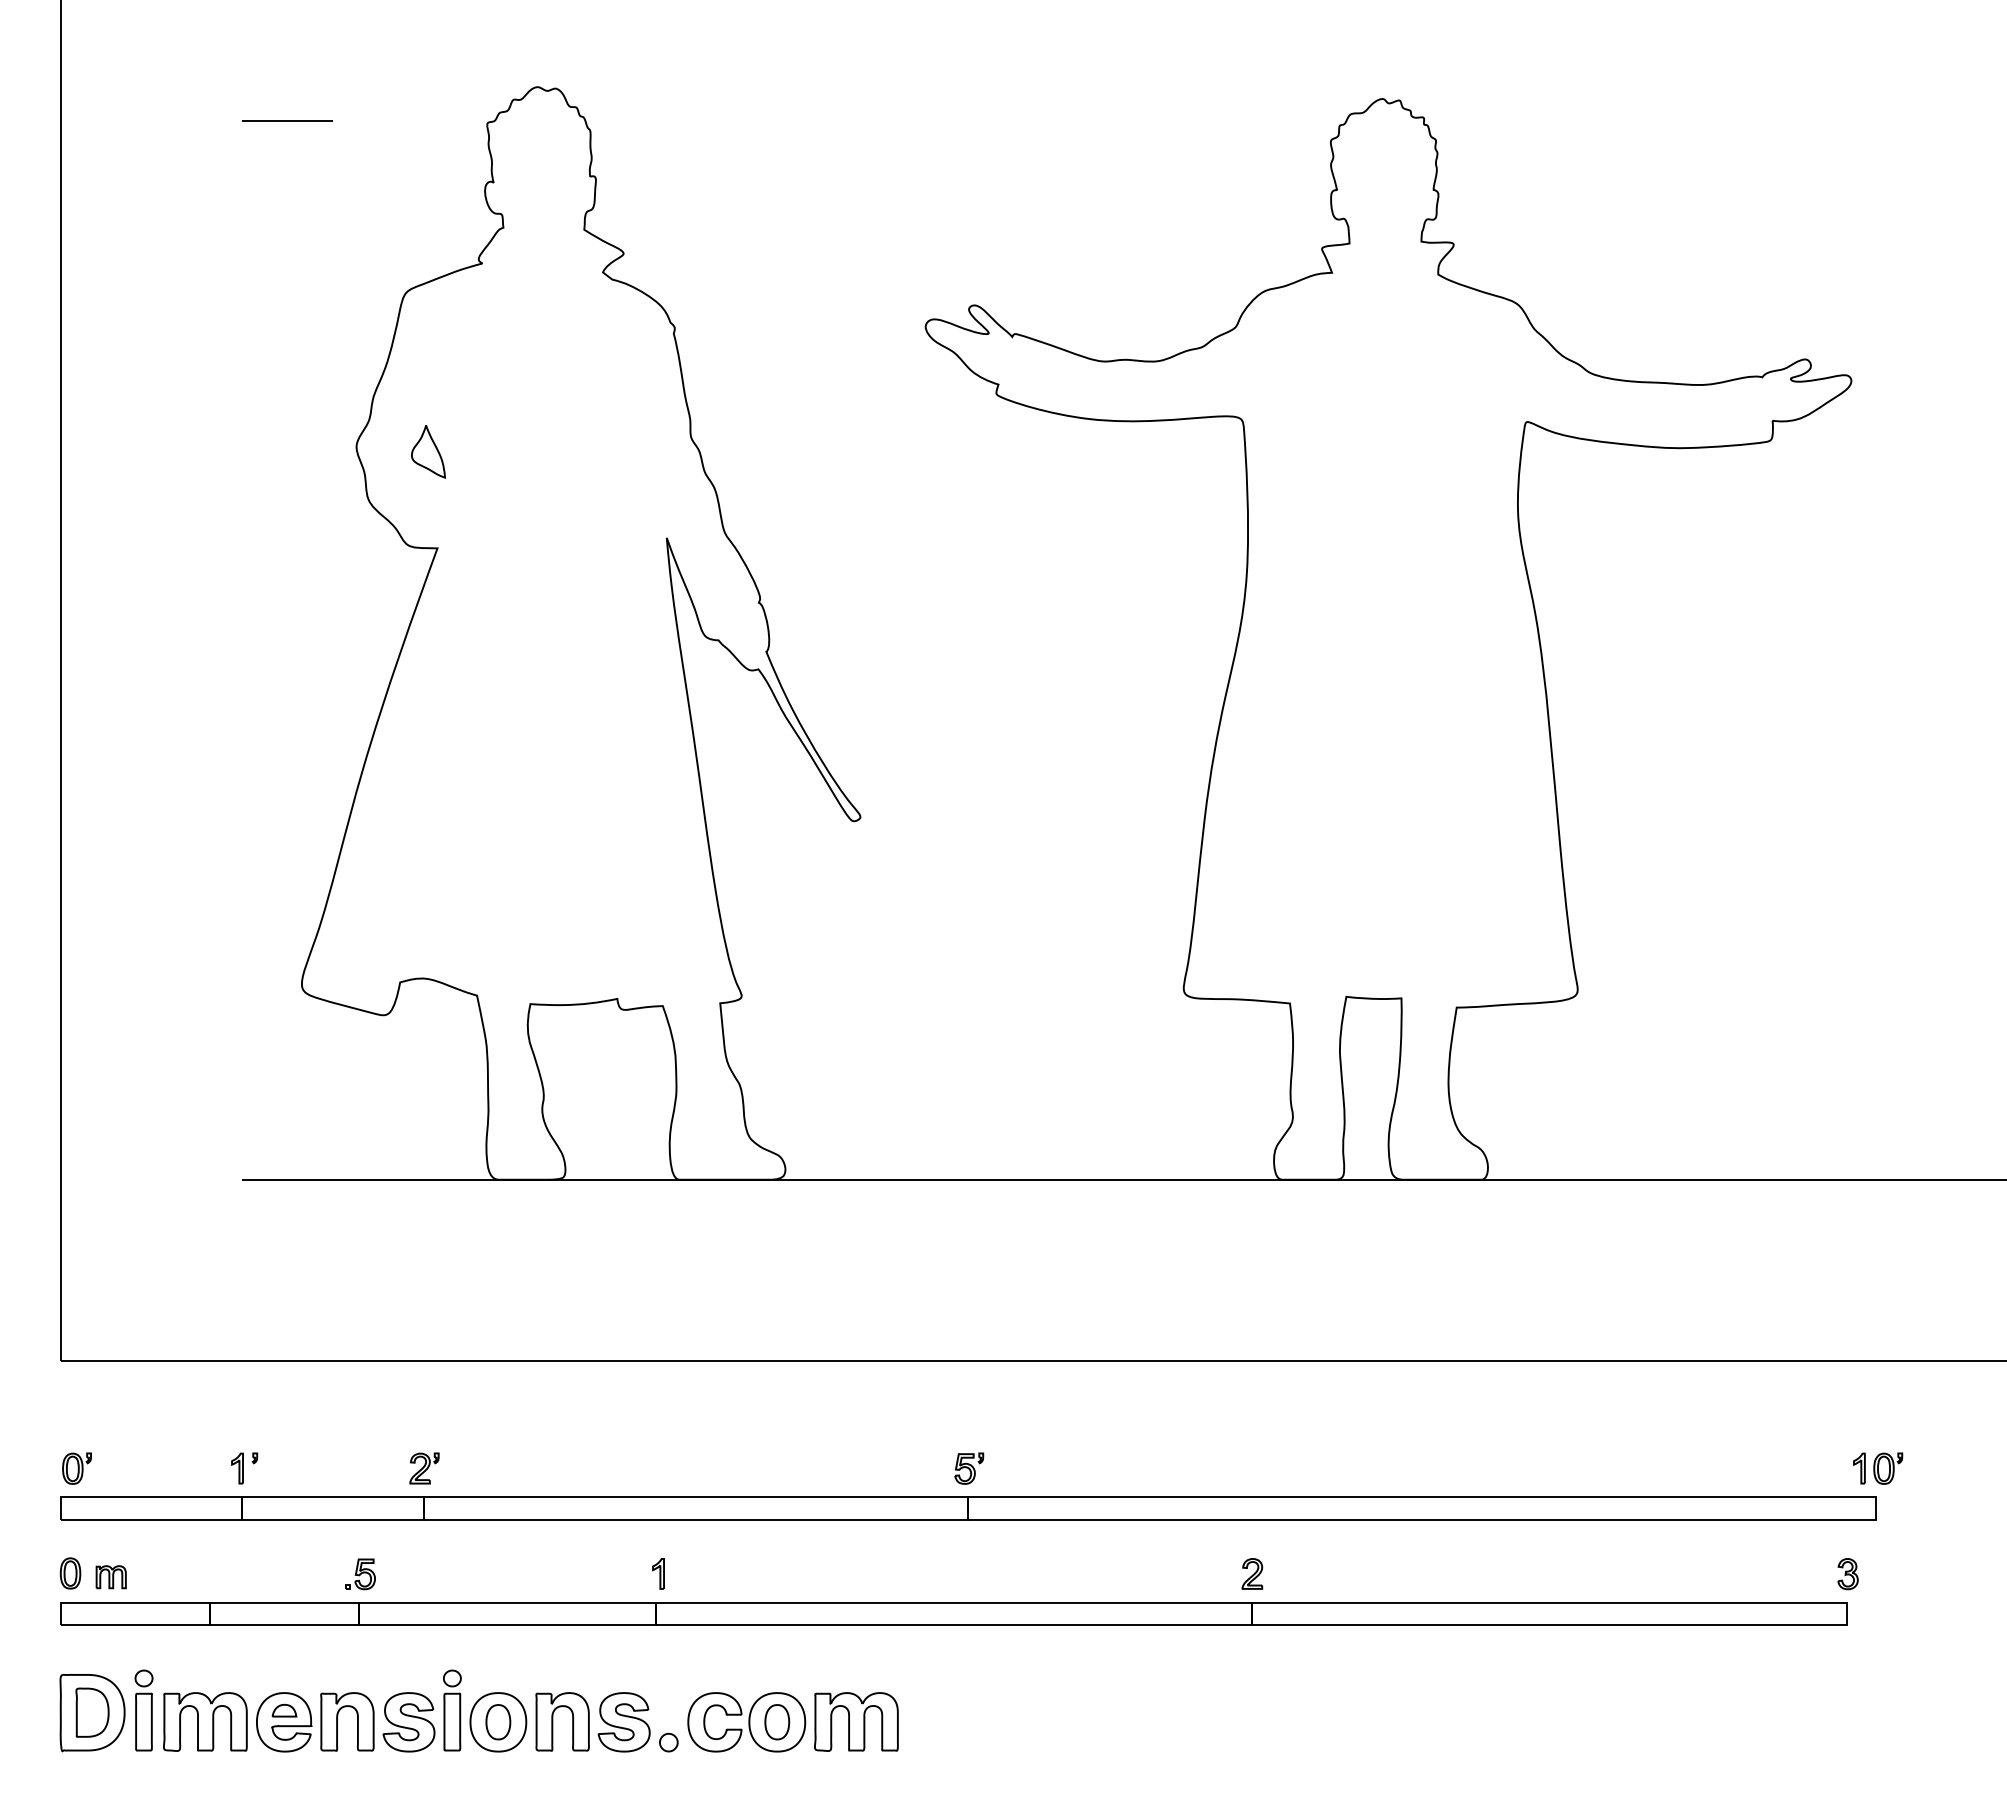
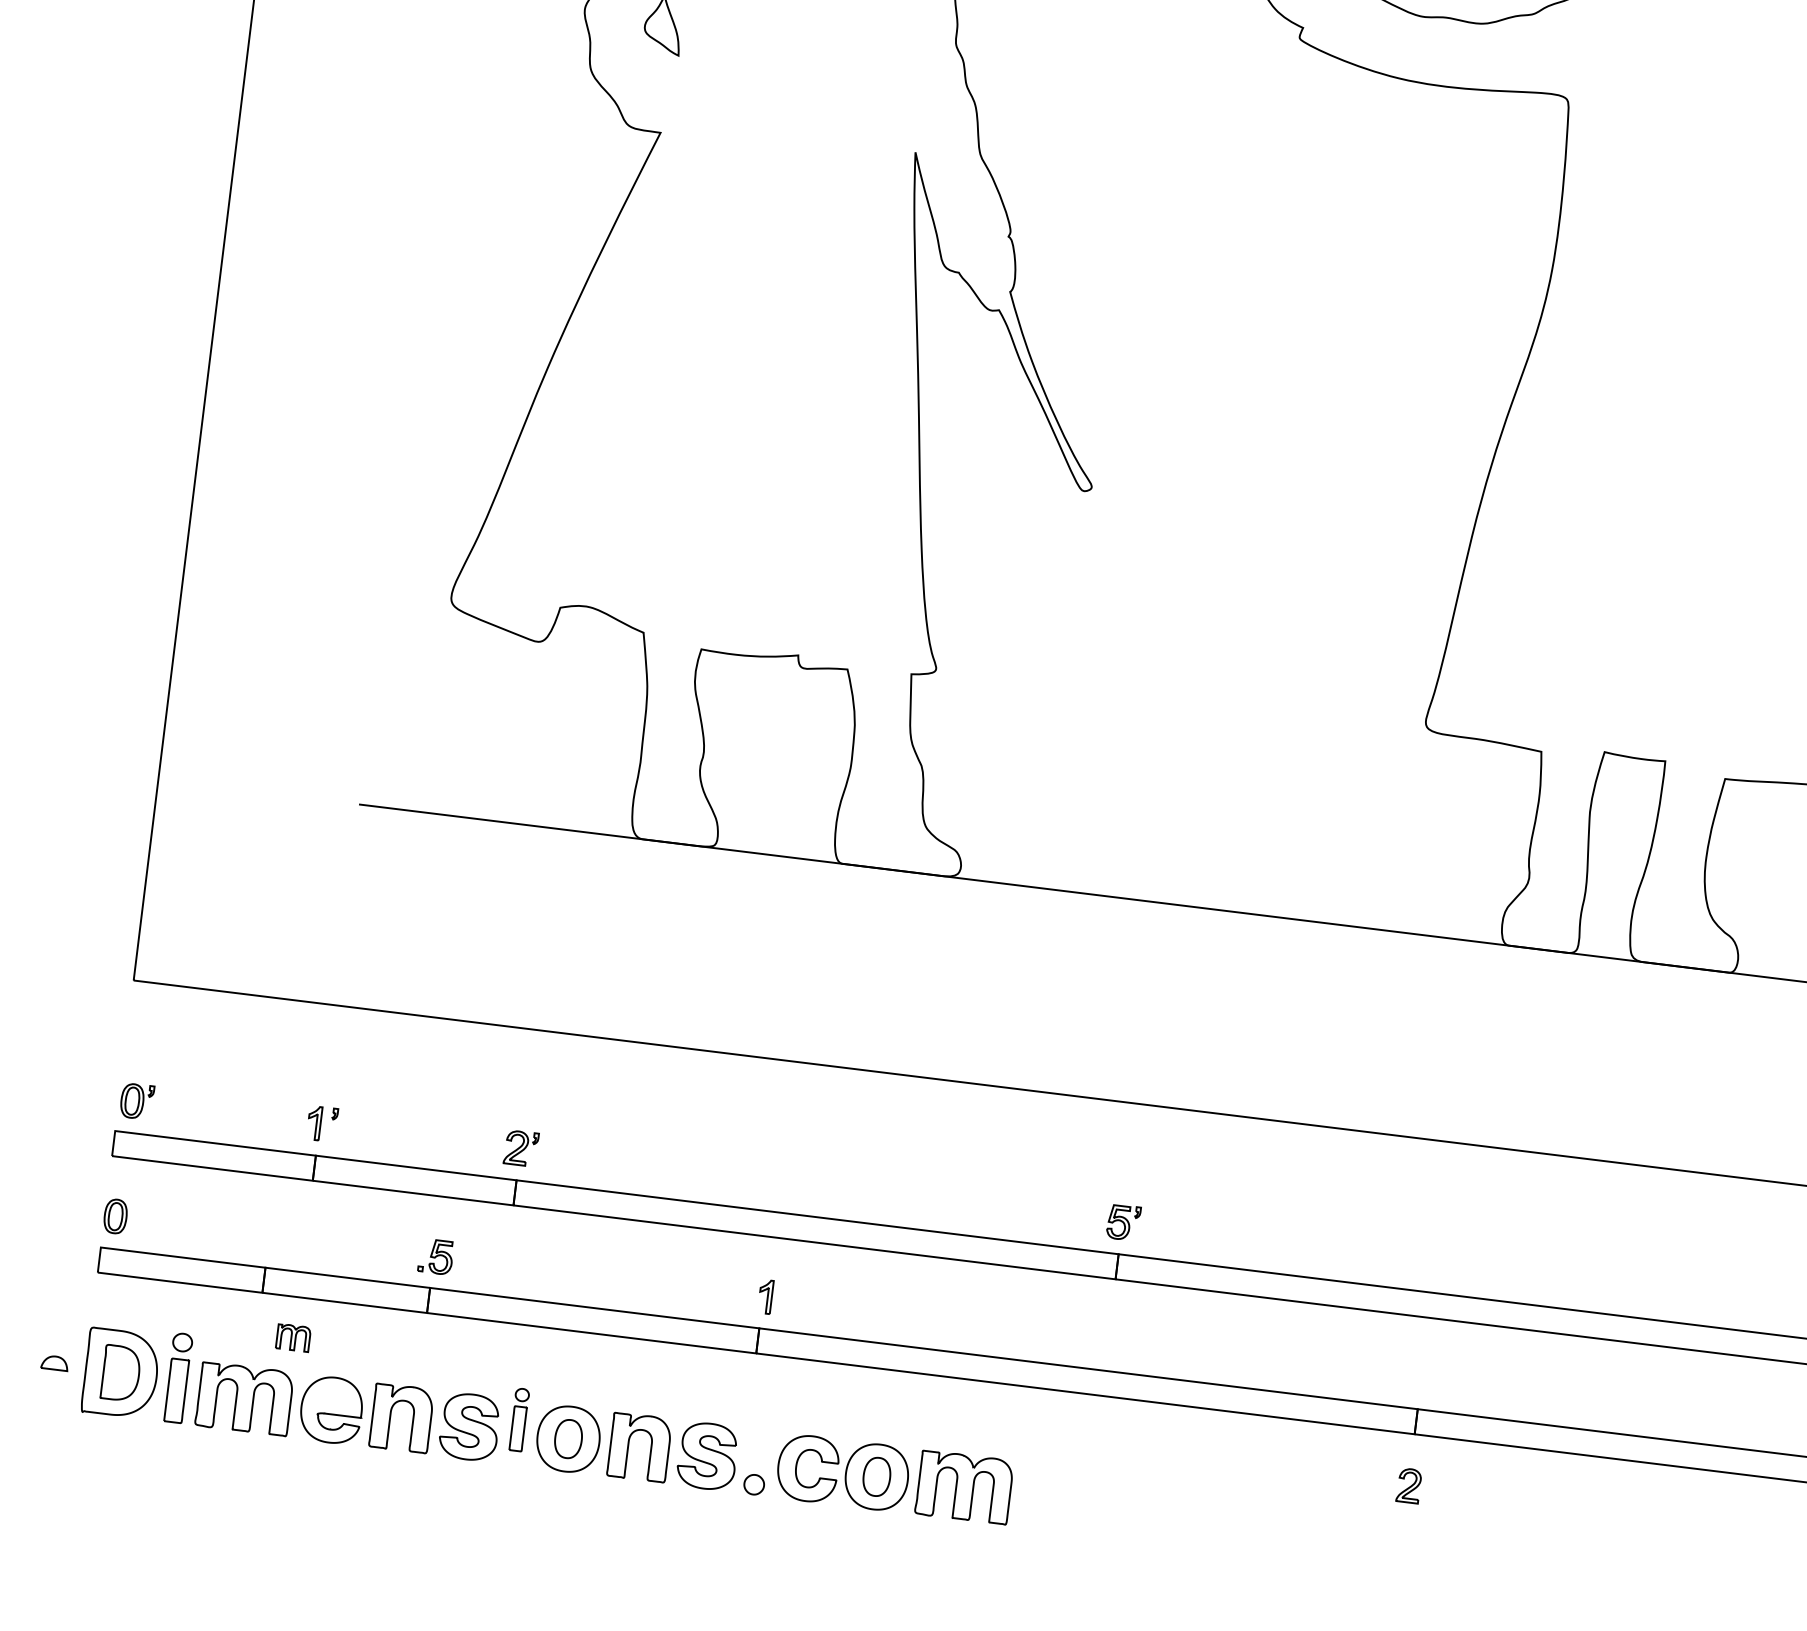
part: (1252, 1573) -> (1409, 1485), moved
part: (110, 1577) -> (292, 1338), moved
part: (284, 1710) -> (54, 1362), moved
part: (452, 1710) -> (519, 1419), size x0.7

